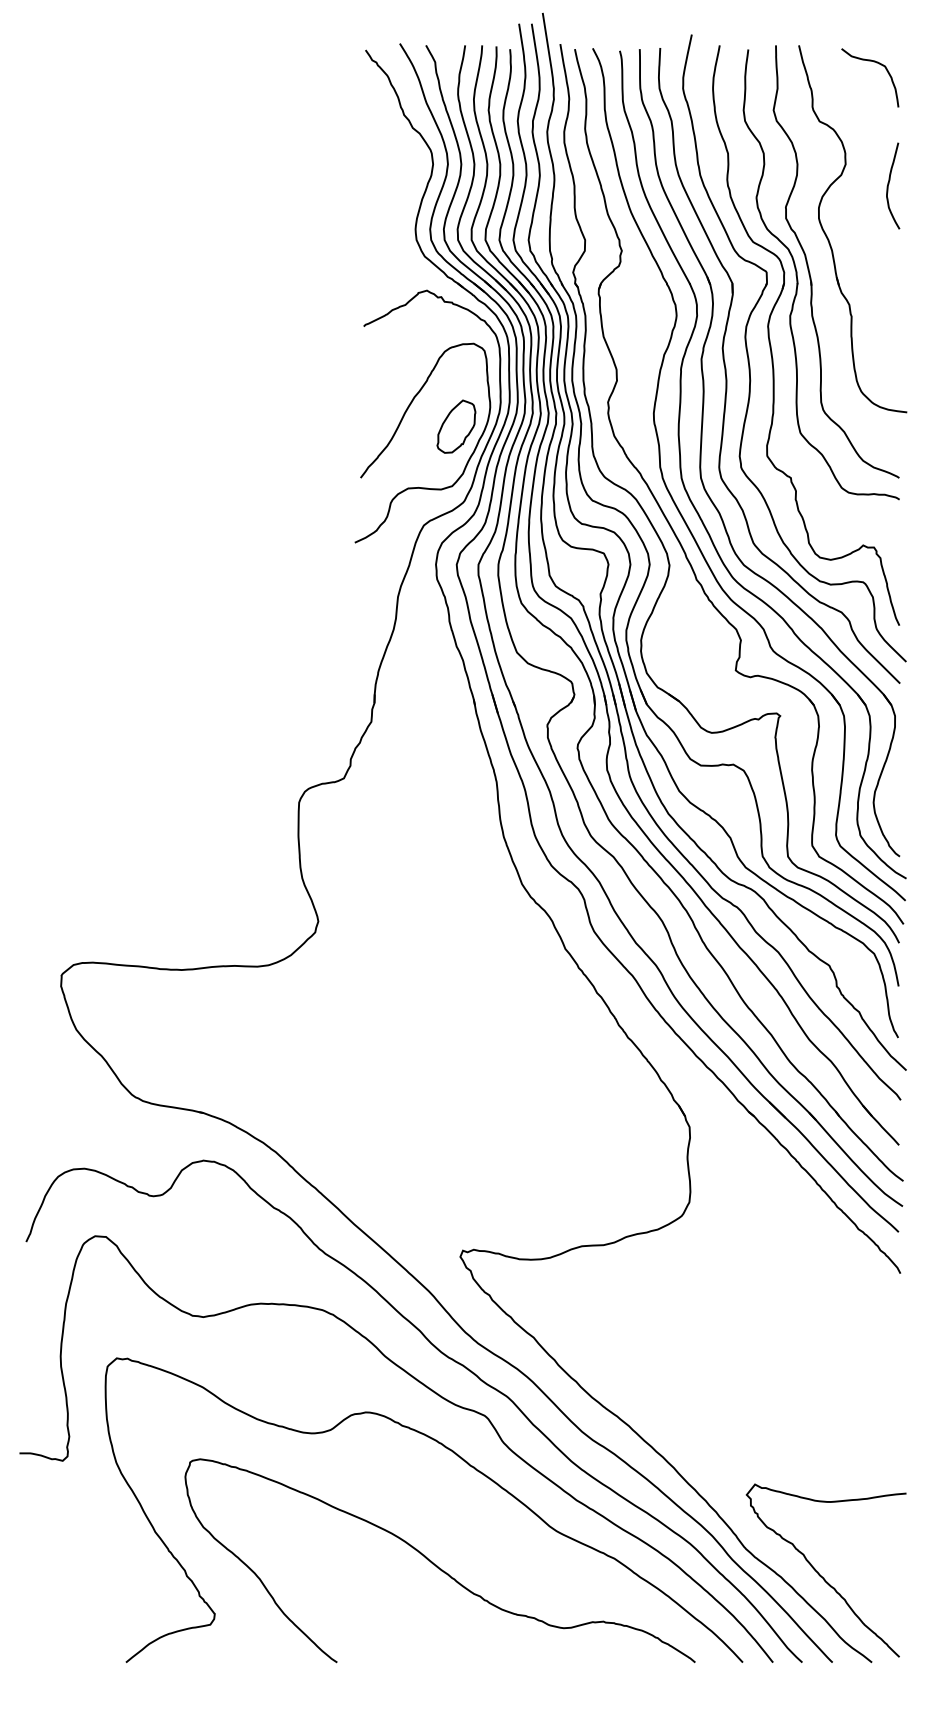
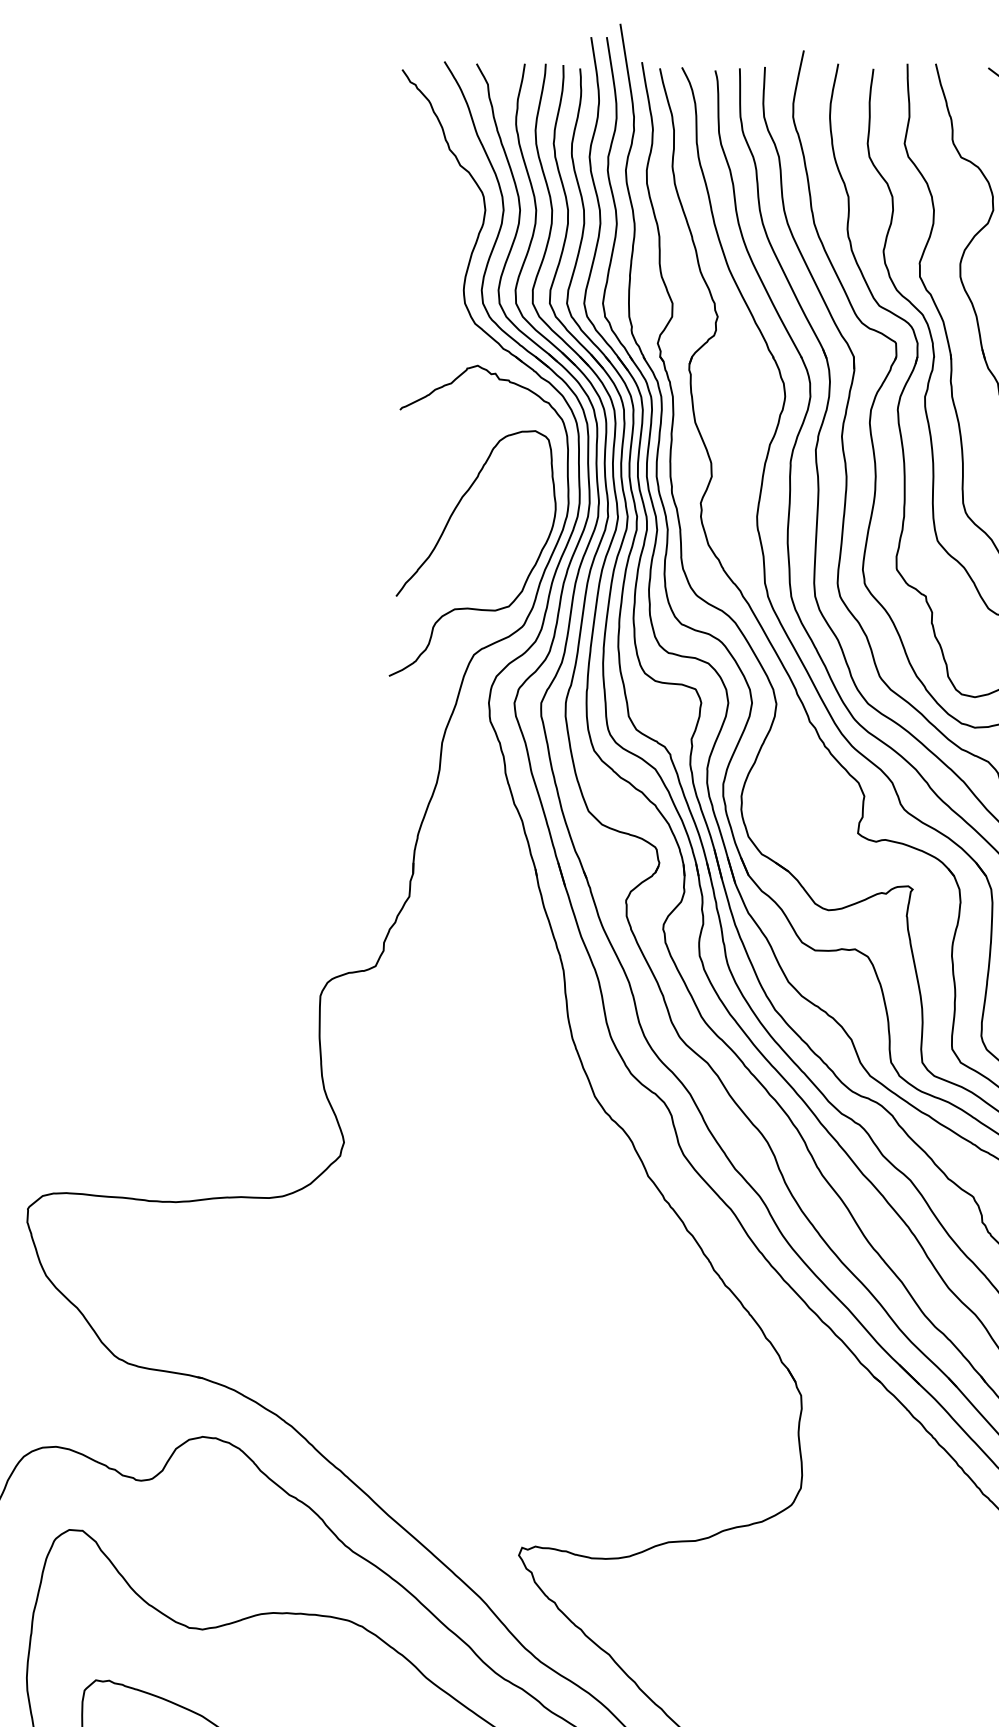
part: (456, 426) -> (514, 532), removed

